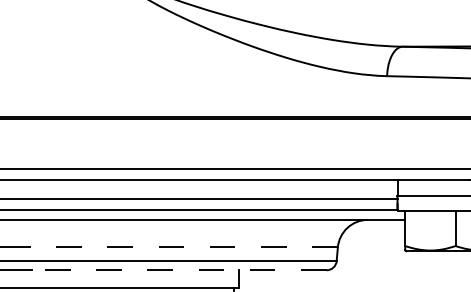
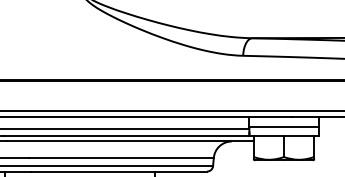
line: (183, 246) -> (121, 157), dashed -> solid
line: (179, 270) -> (119, 171), dashed -> solid

